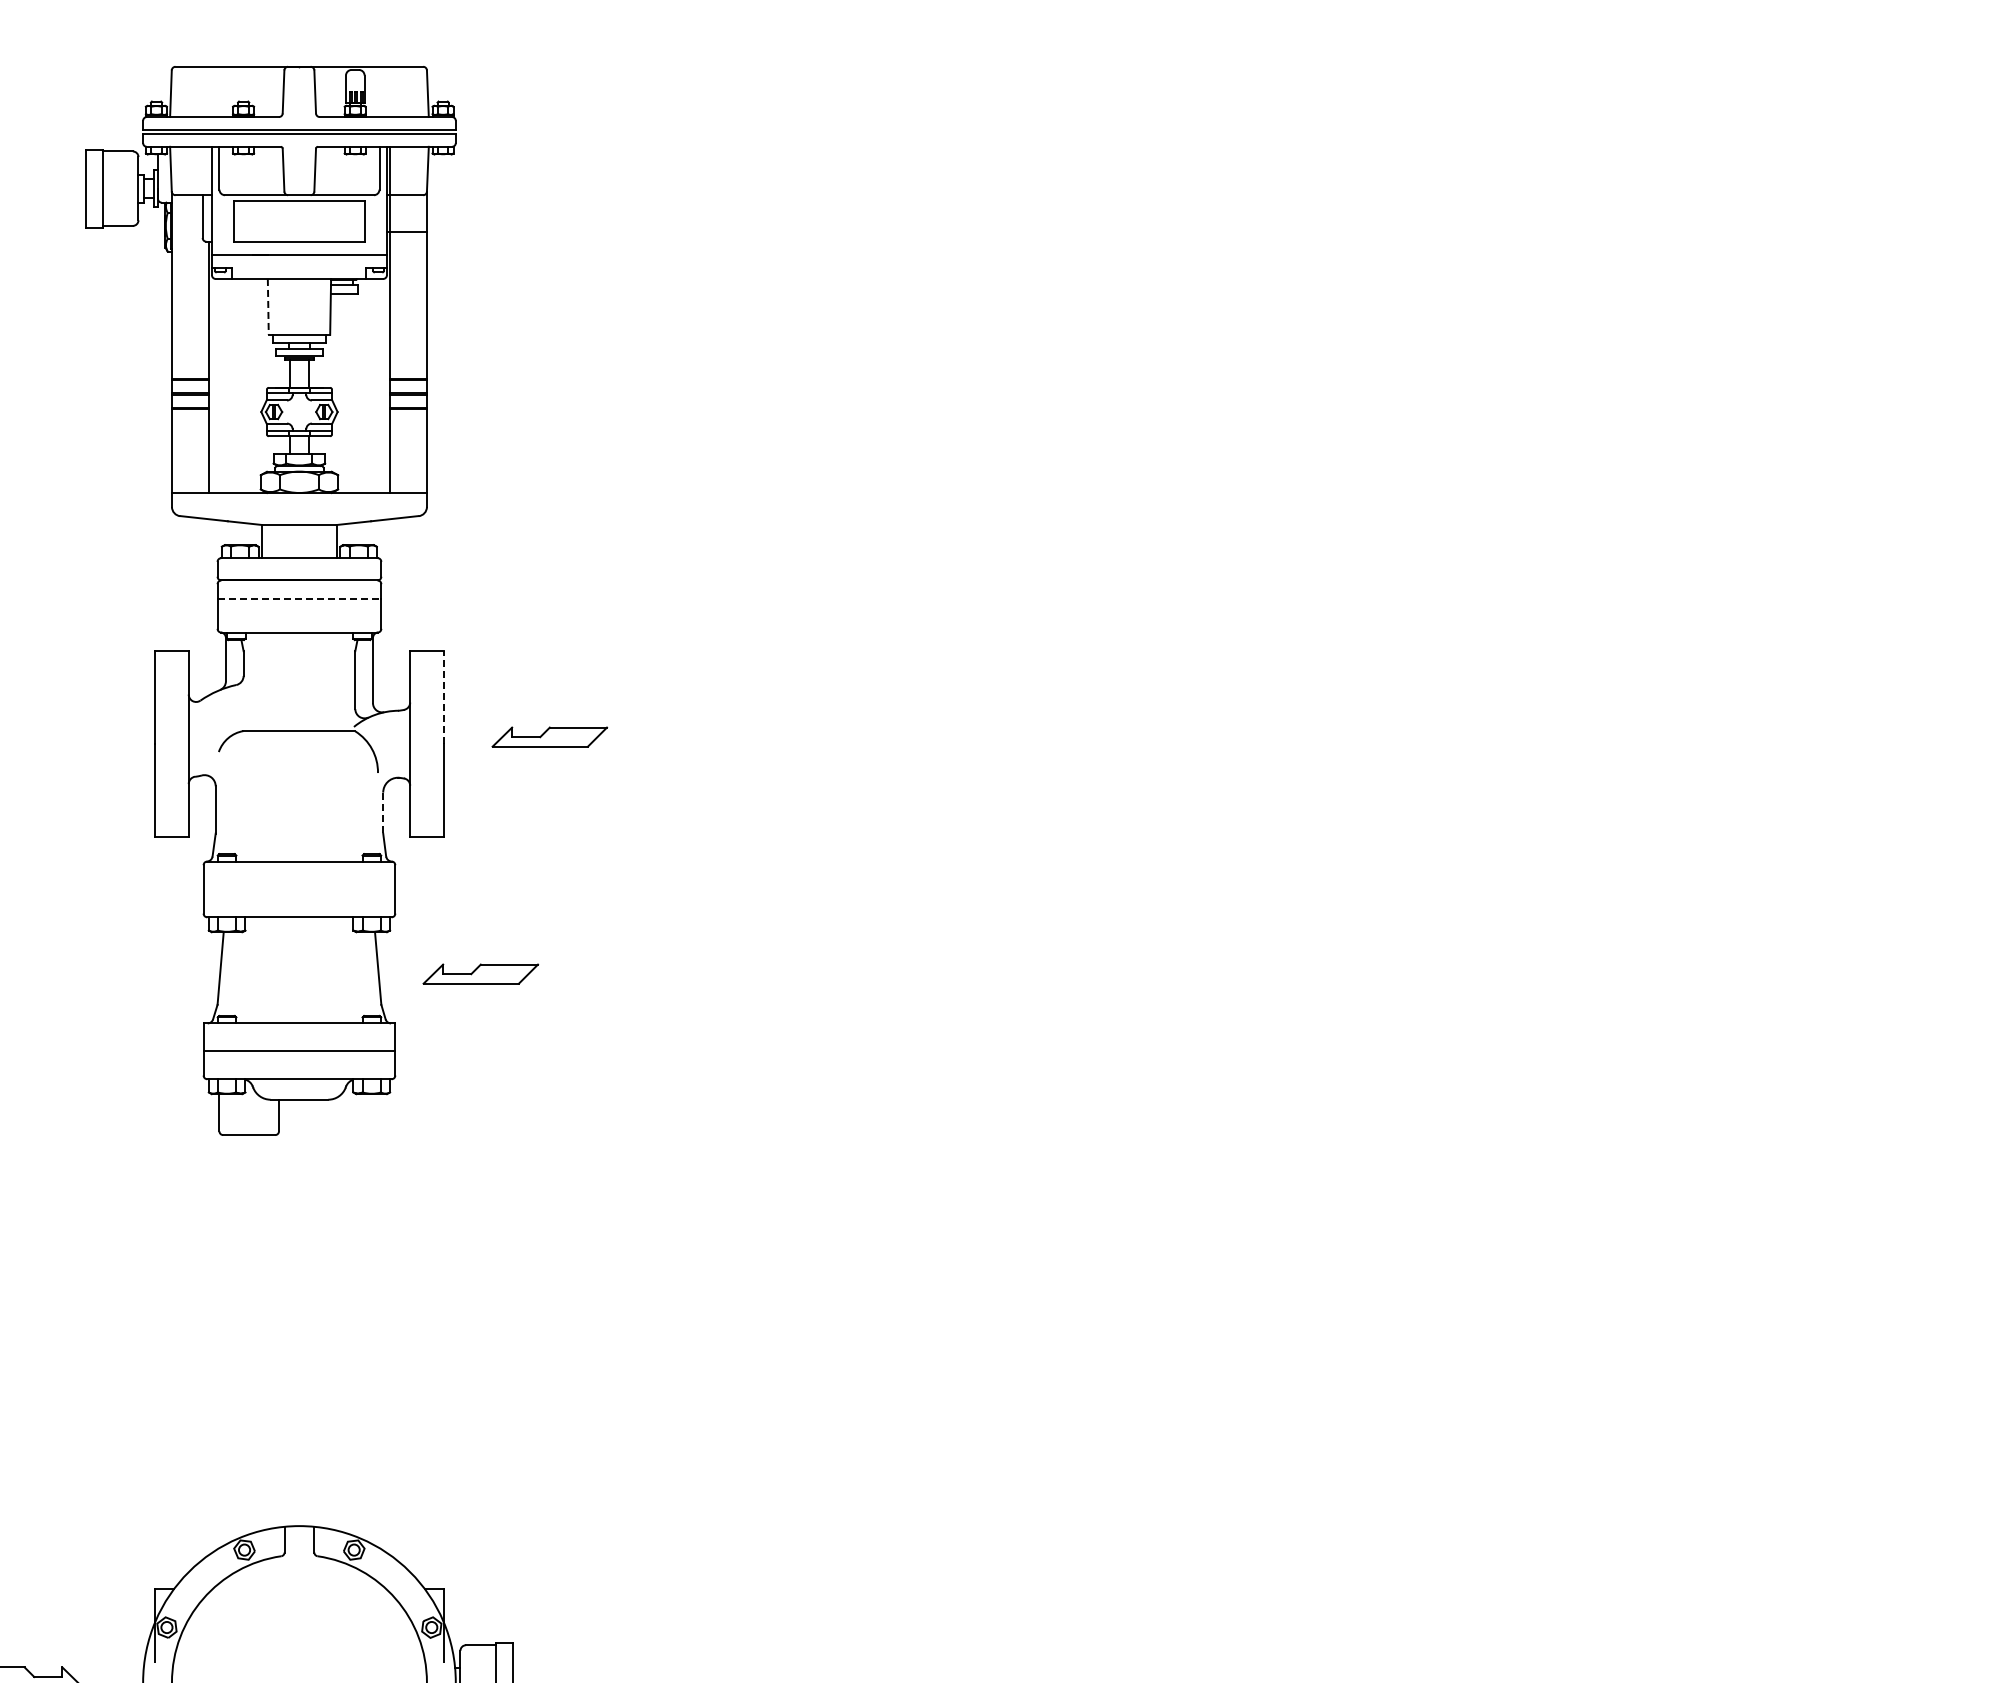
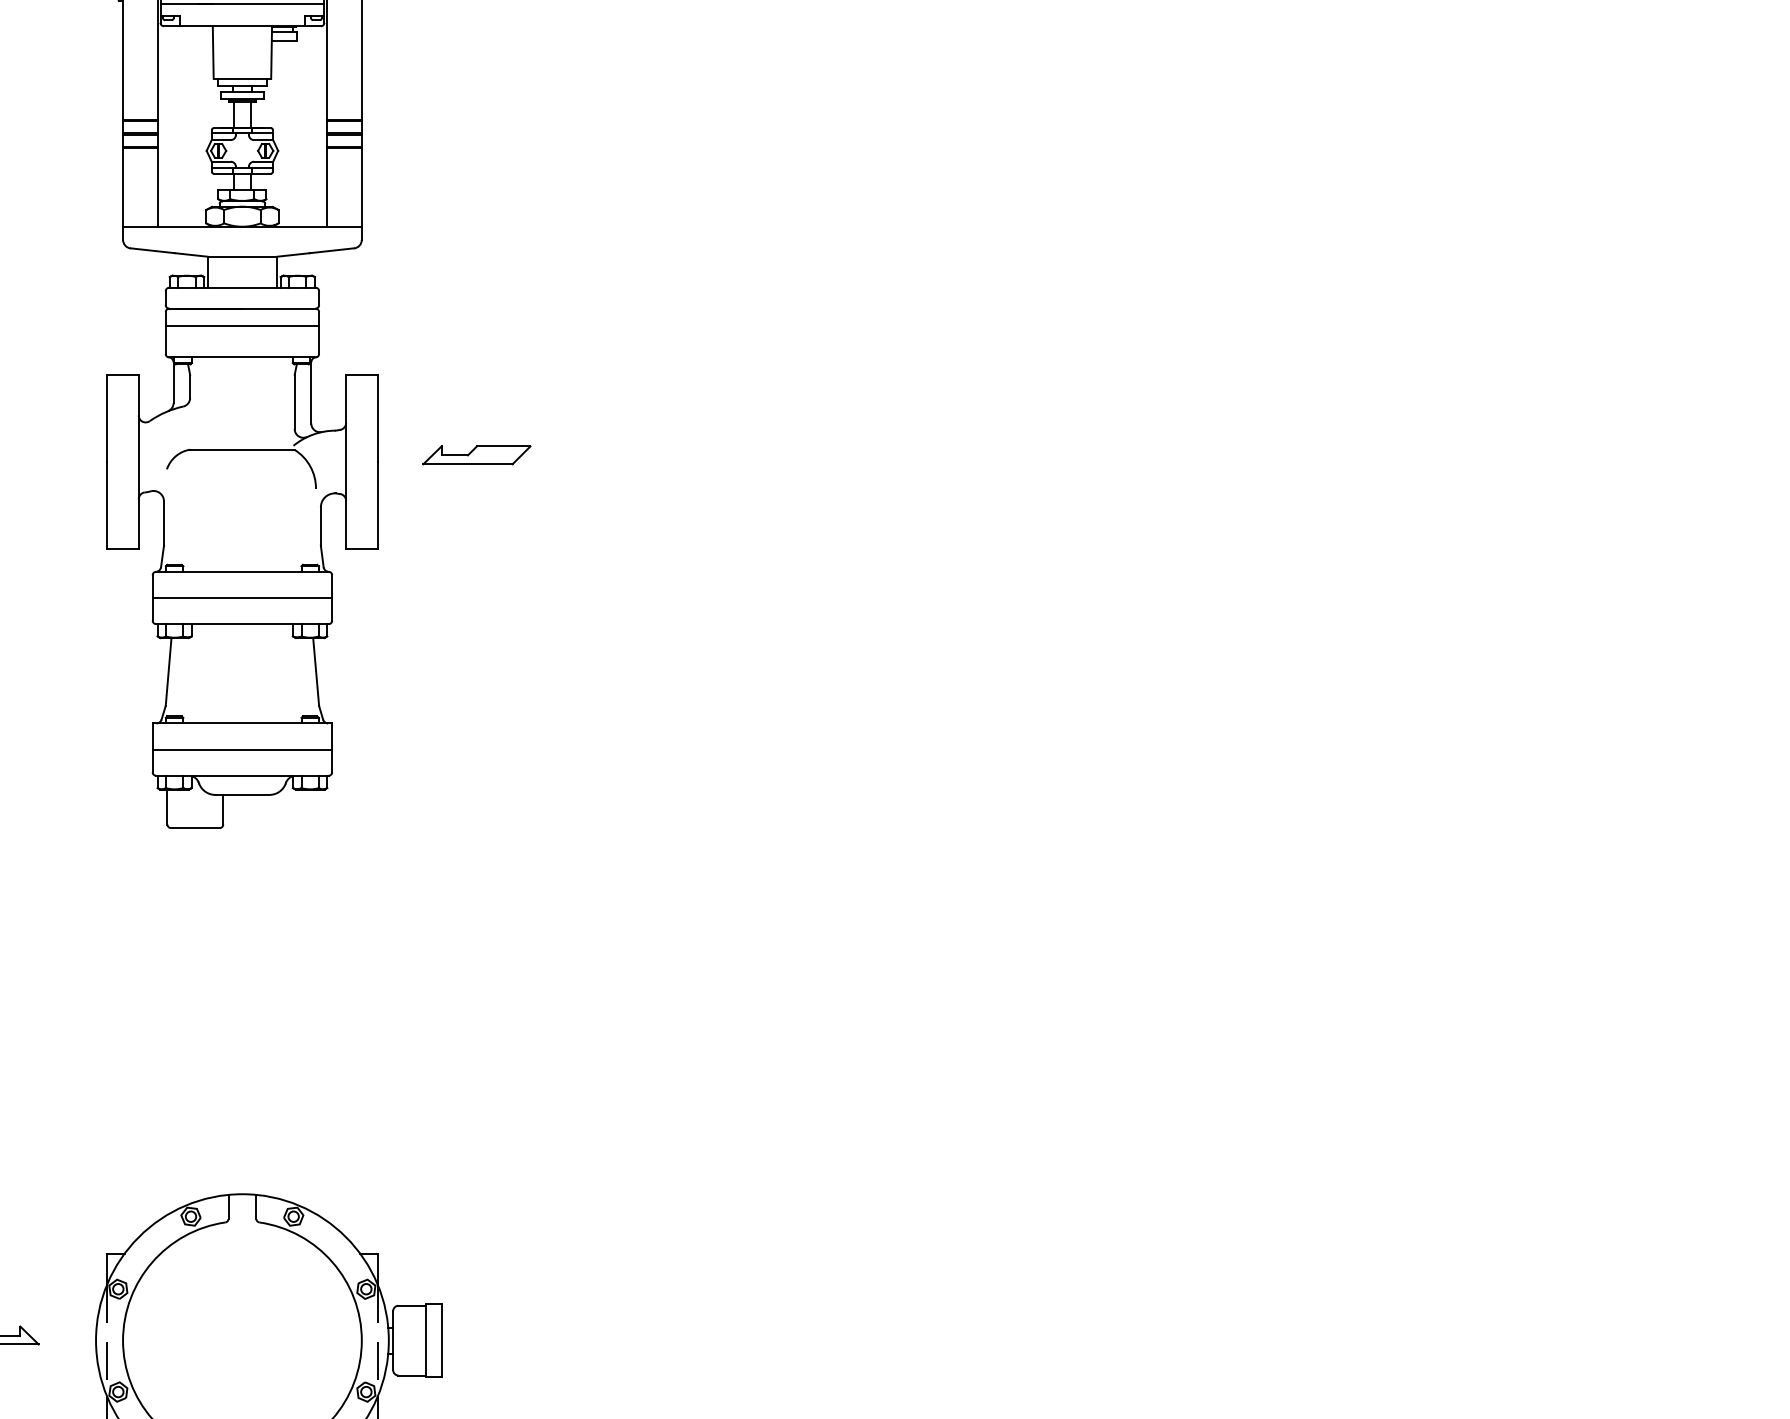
line: (268, 306) -> (213, 52), dashed -> solid
line: (299, 599) -> (242, 326), dashed -> solid
line: (443, 697) -> (377, 418), dashed -> solid
line: (383, 813) -> (321, 526), dashed -> solid
line: (299, 889) -> (242, 598), added
part: (480, 973) -> (411, 676), removed

